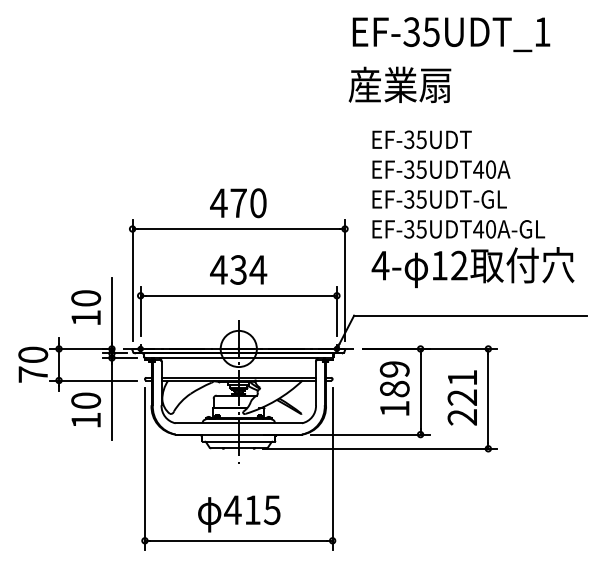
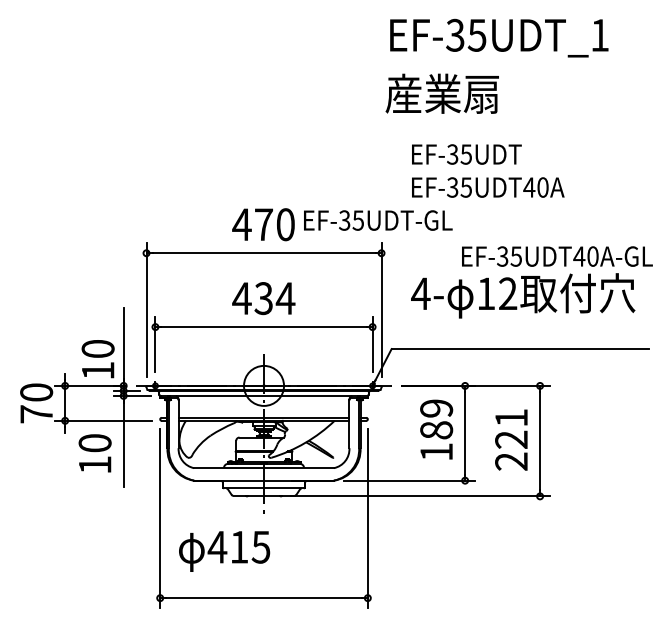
text: (439, 199) -> (378, 220), moved
text: (458, 229) -> (557, 256), moved
text: (85, 307) -> (97, 359), moved
text: (239, 513) -> (224, 551), moved

